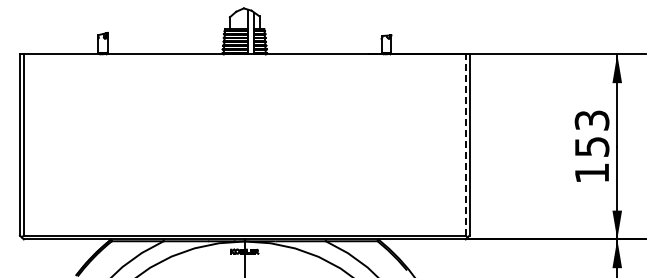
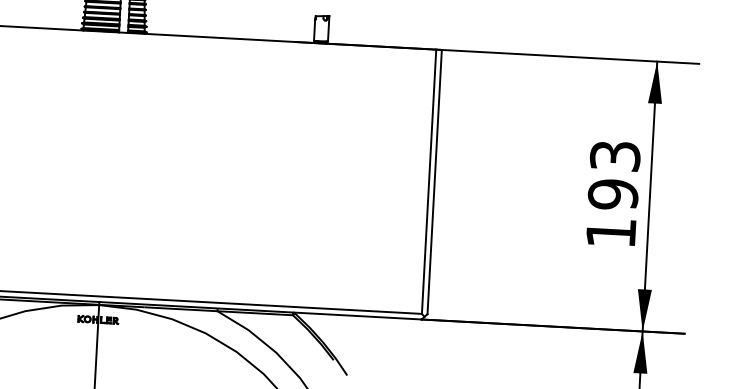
line: (465, 144) -> (428, 181), dashed -> solid
text: (591, 146) -> (612, 193), 153 -> 193

